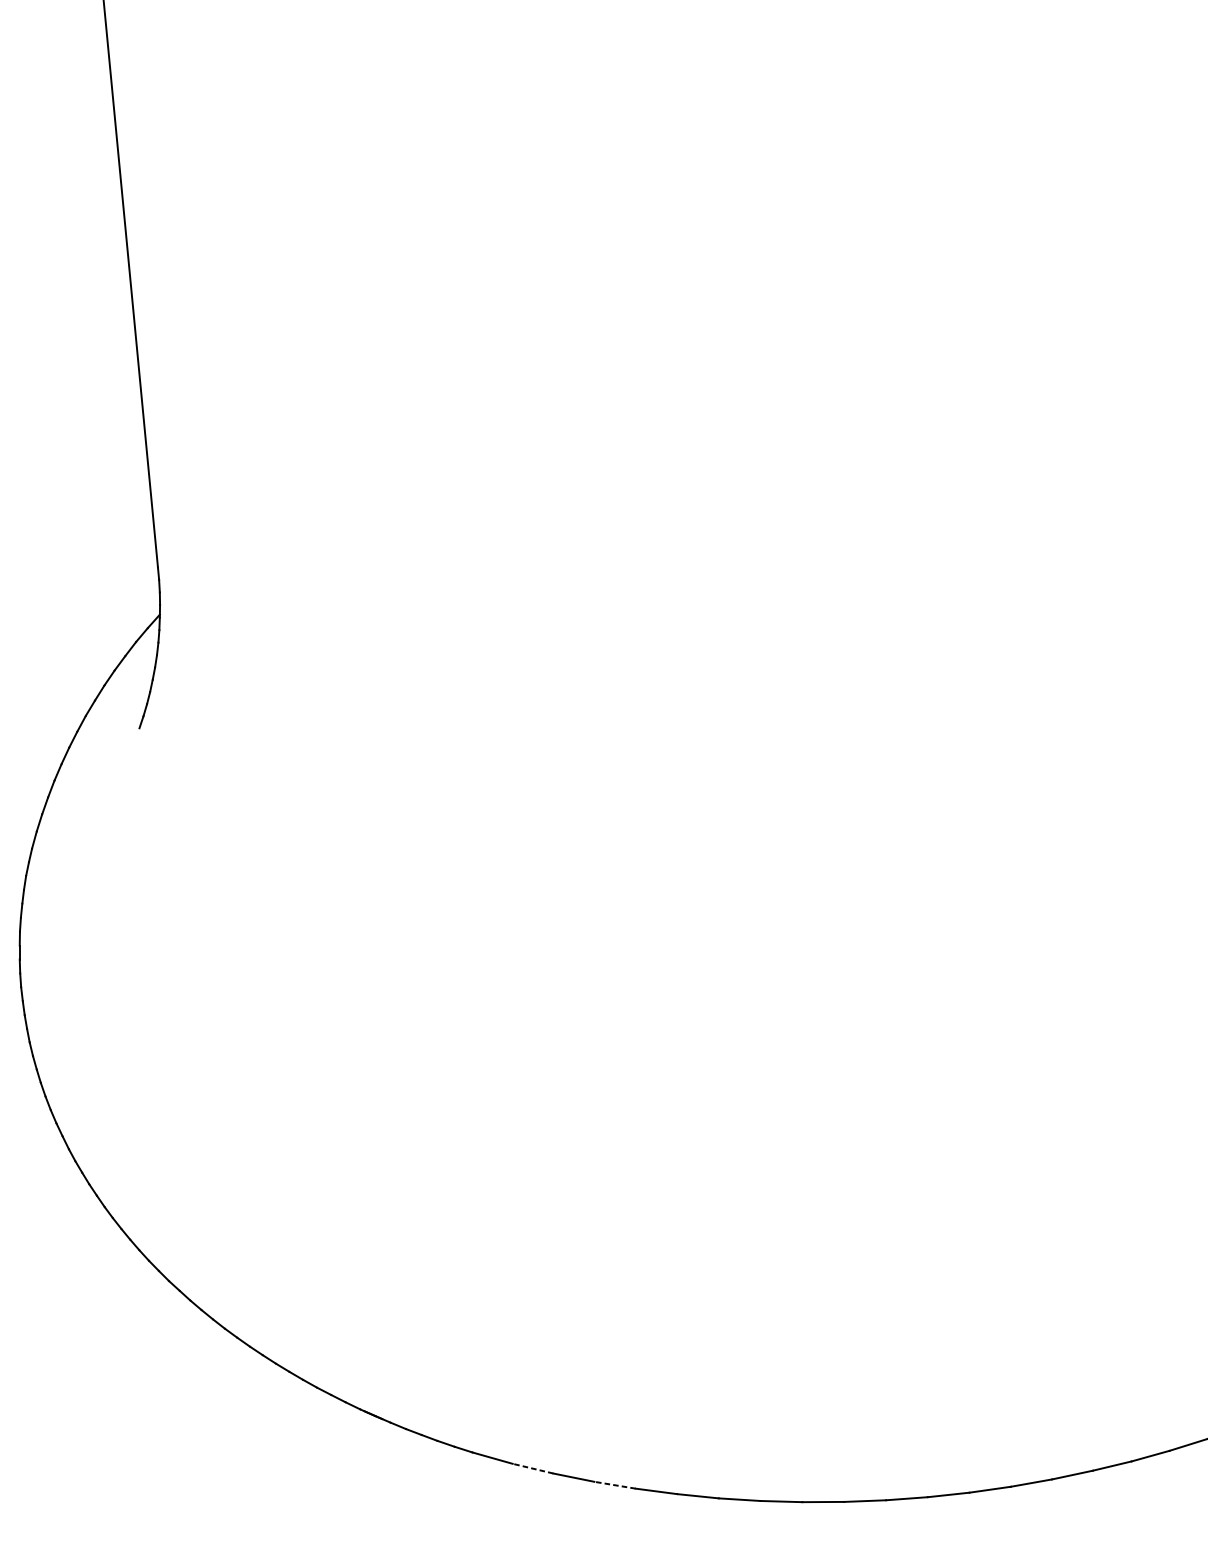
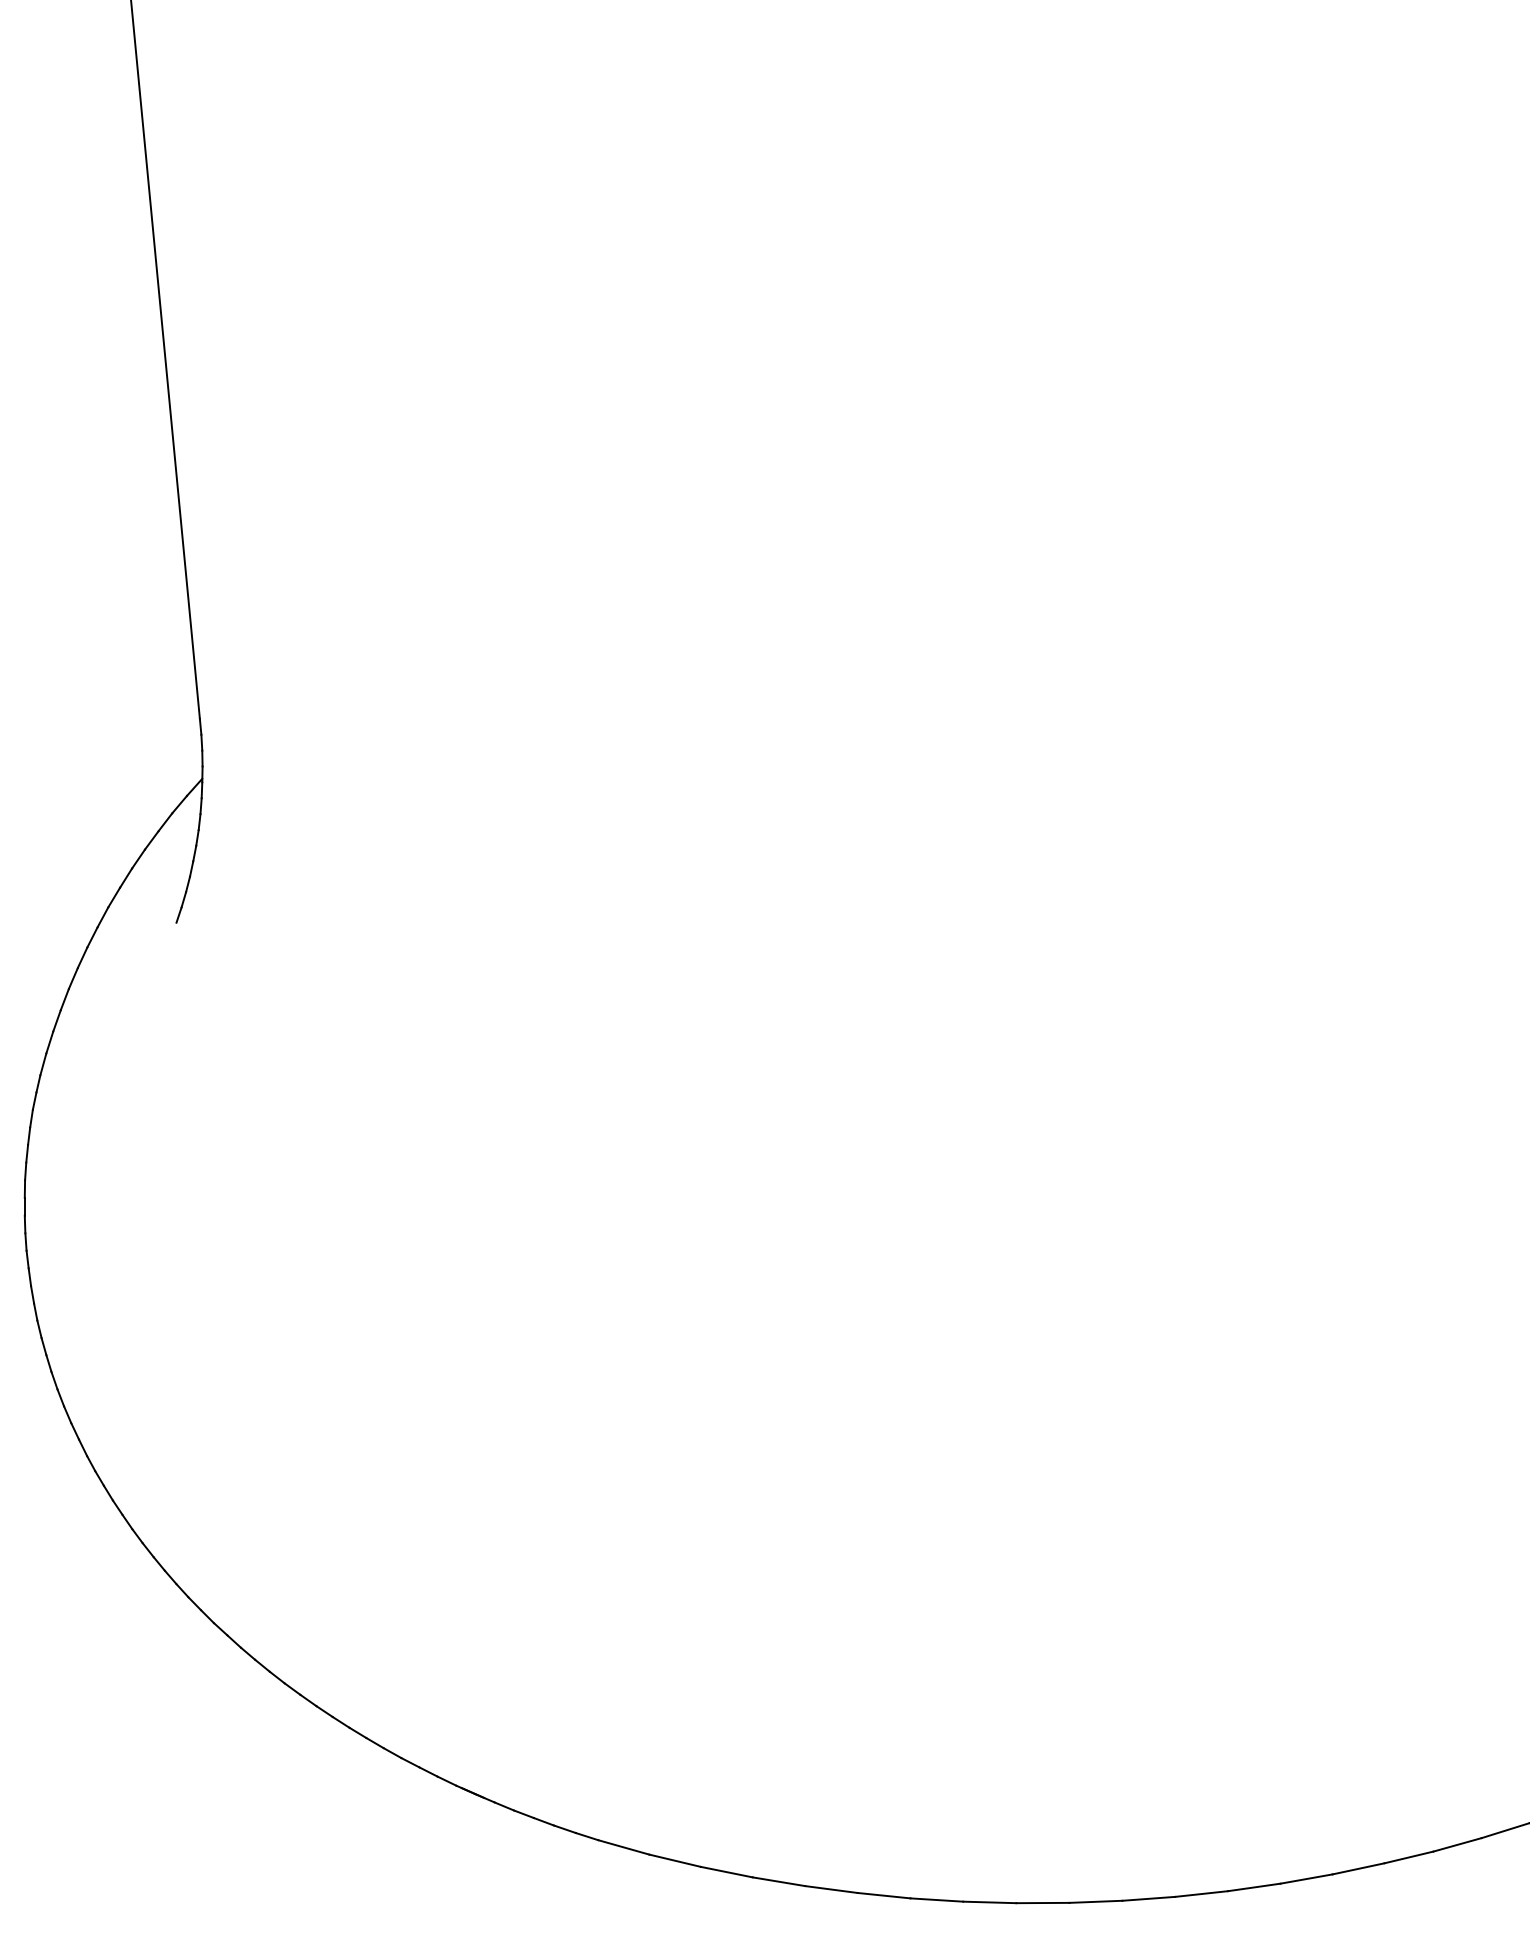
line: (533, 1468) -> (675, 1860), dashed -> solid
line: (615, 1485) -> (779, 1881), dashed -> solid

